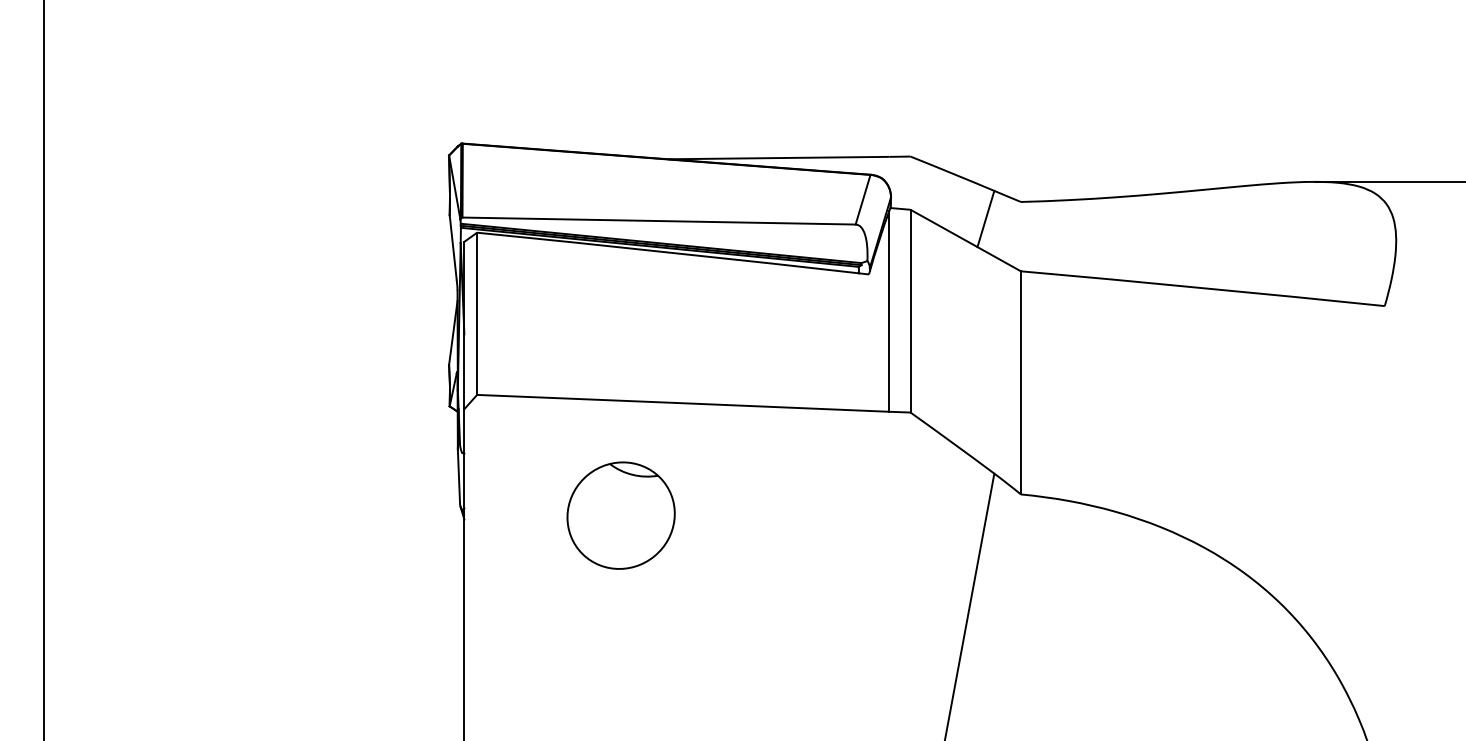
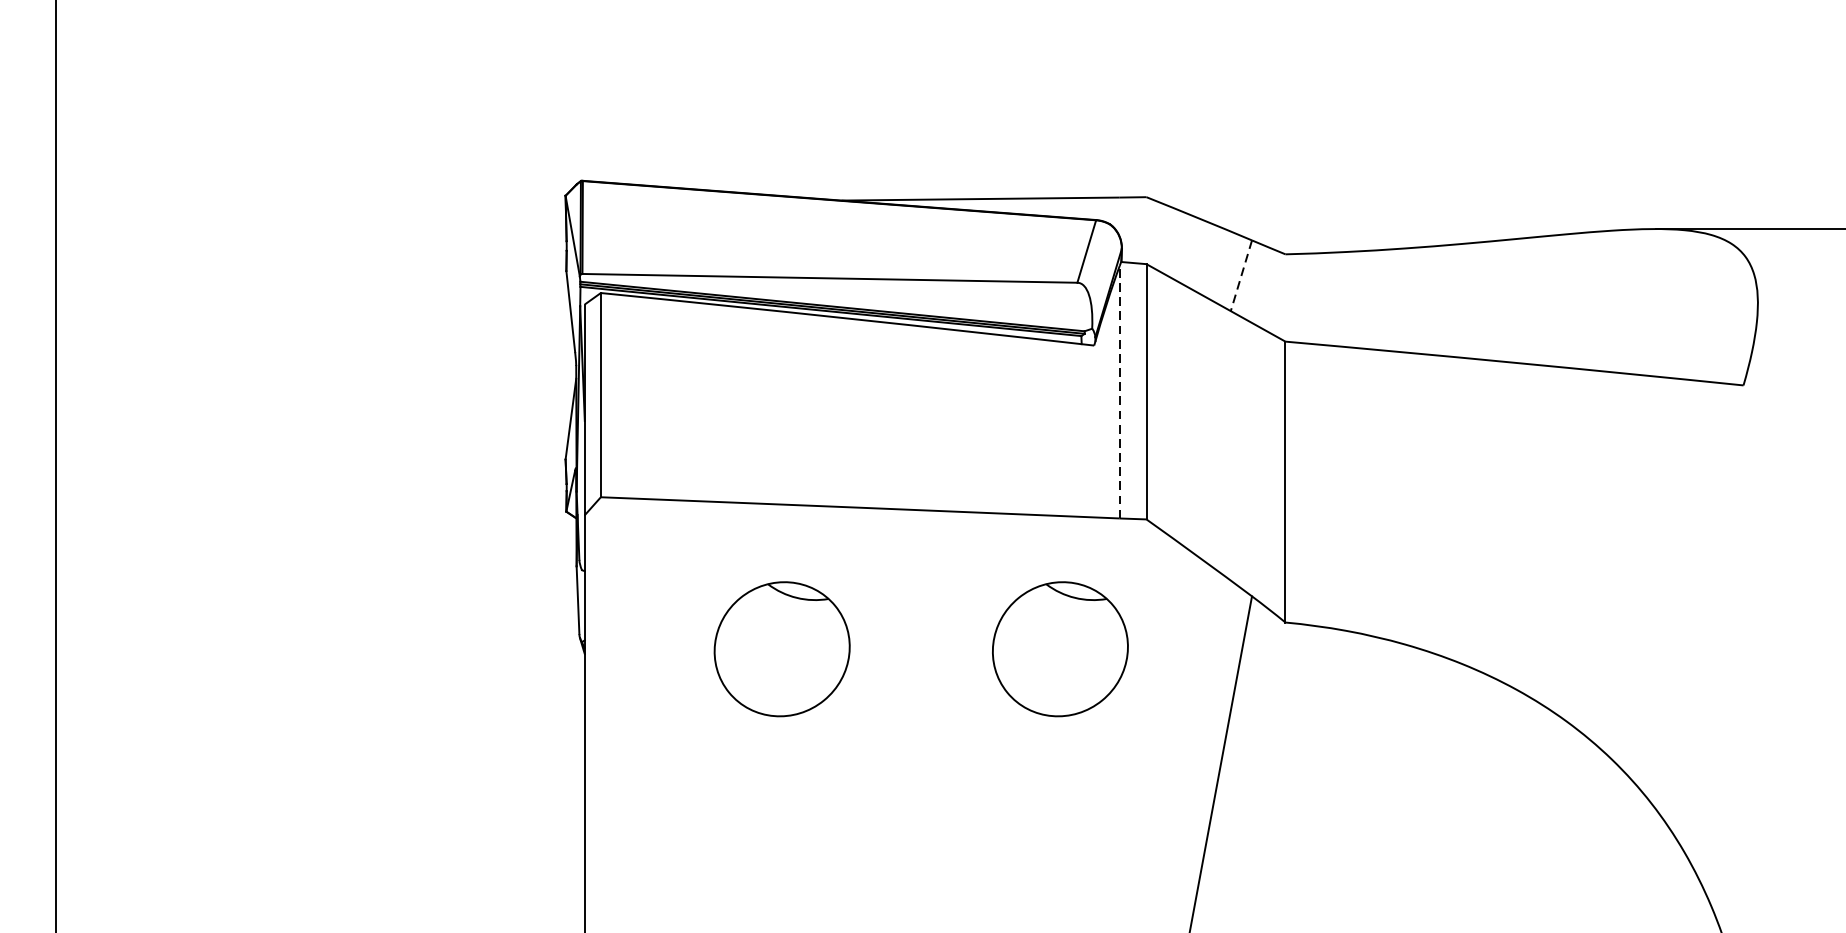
line: (985, 219) -> (1240, 276), solid -> dashed
line: (889, 310) -> (1120, 390), solid -> dashed
part: (841, 515) -> (1059, 649), added

